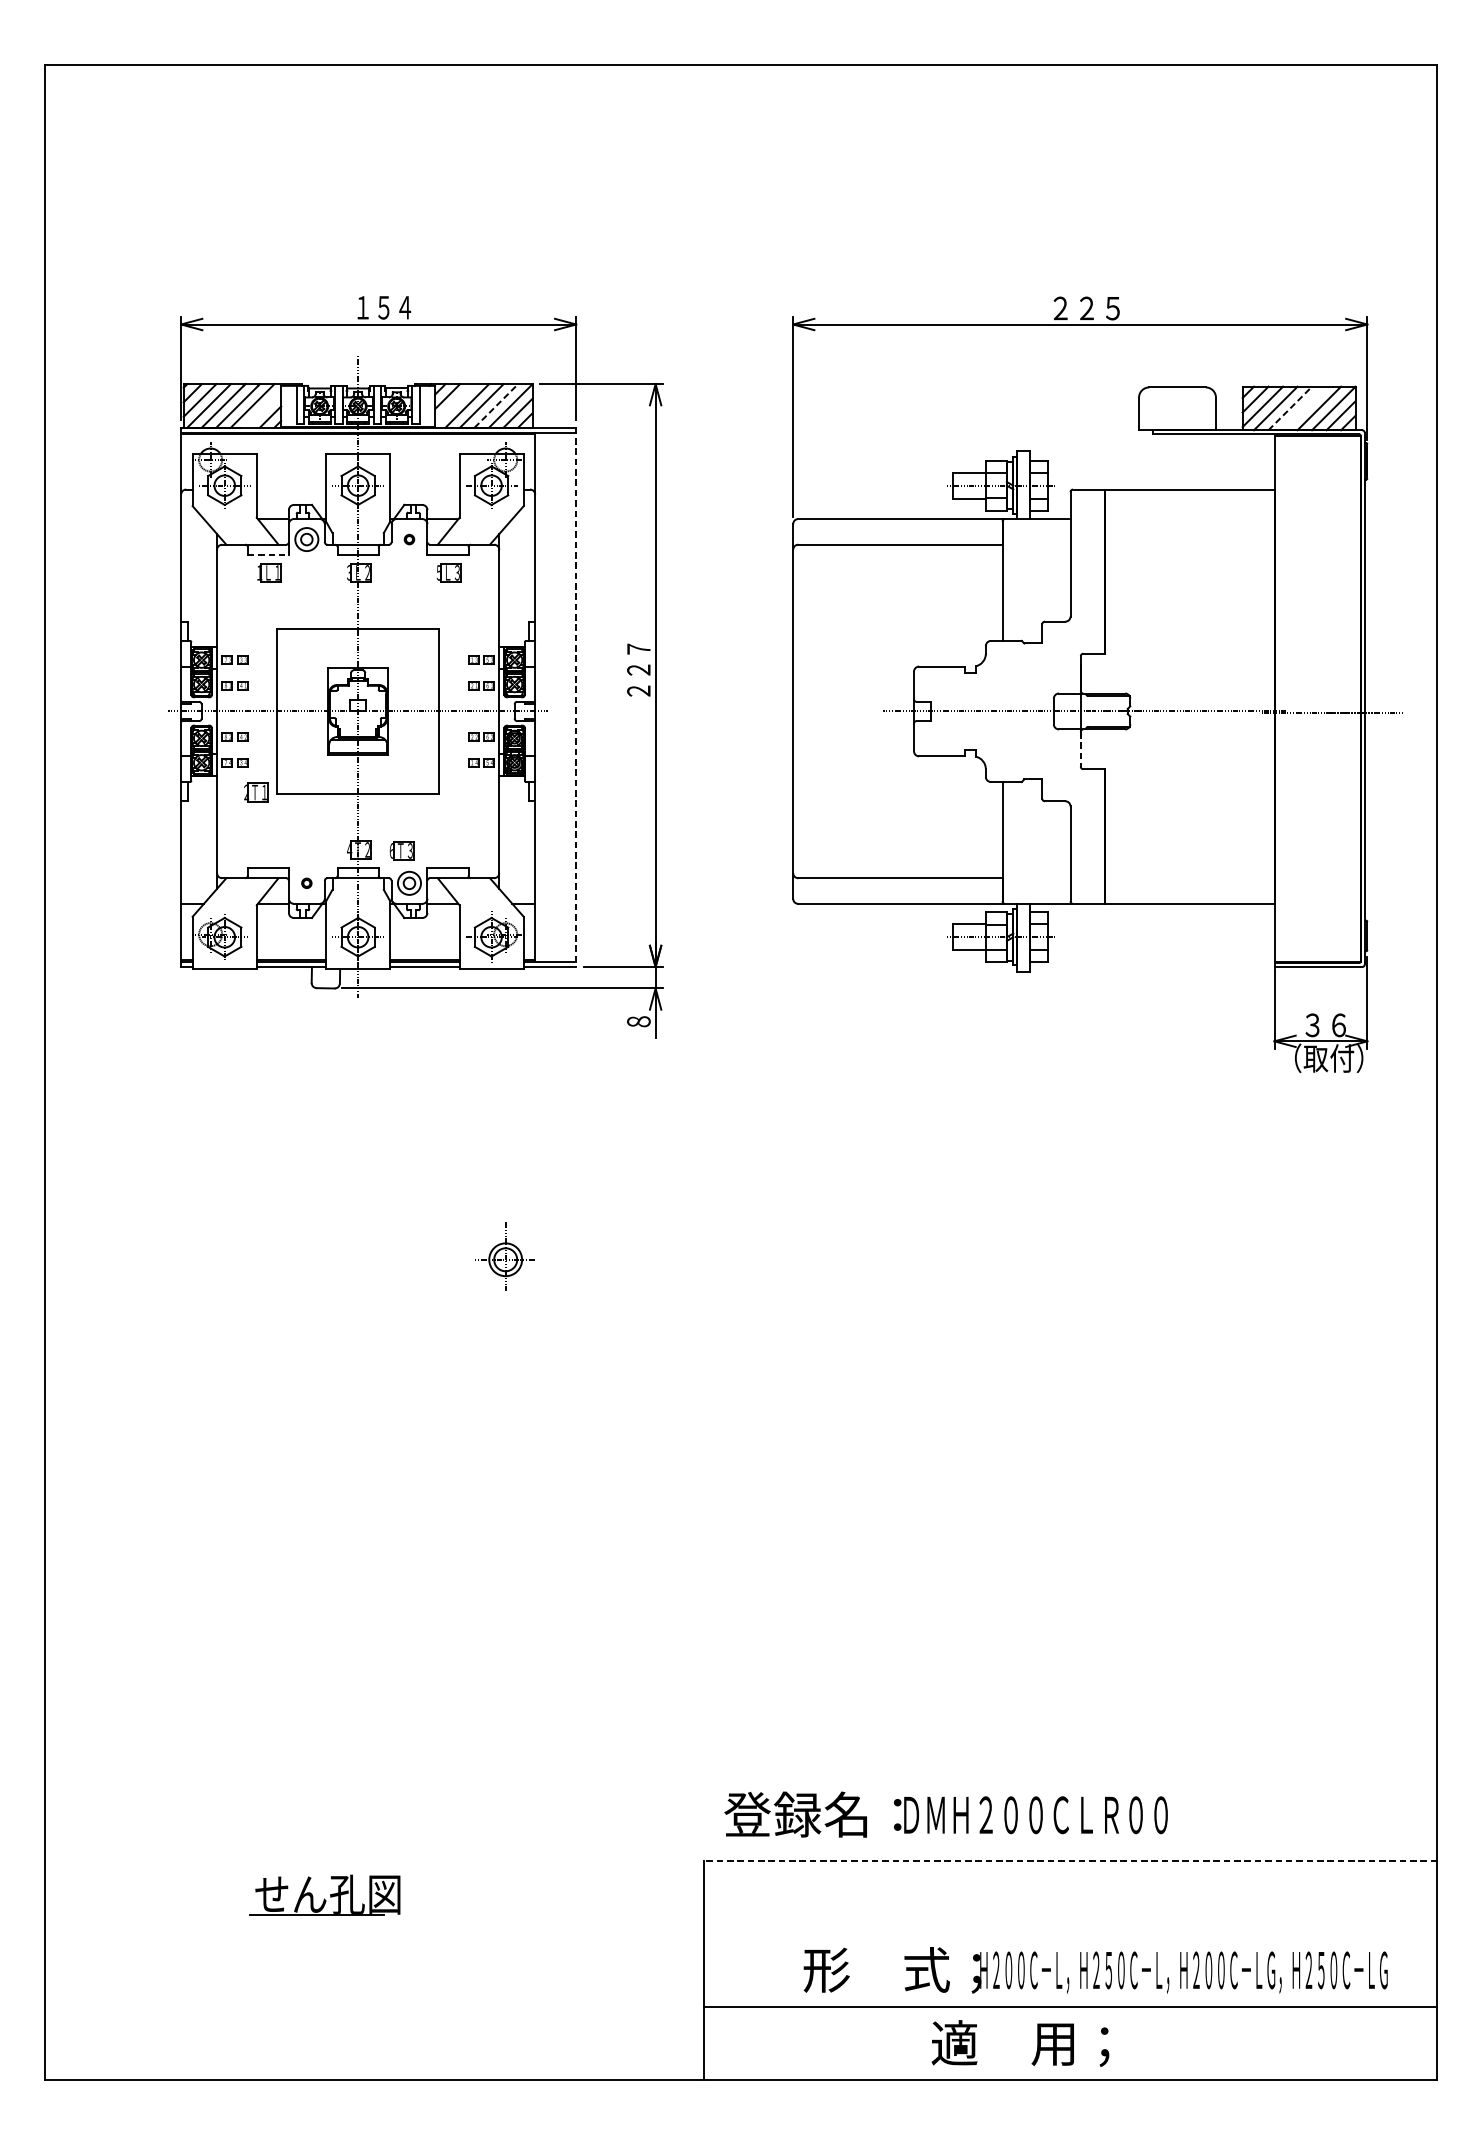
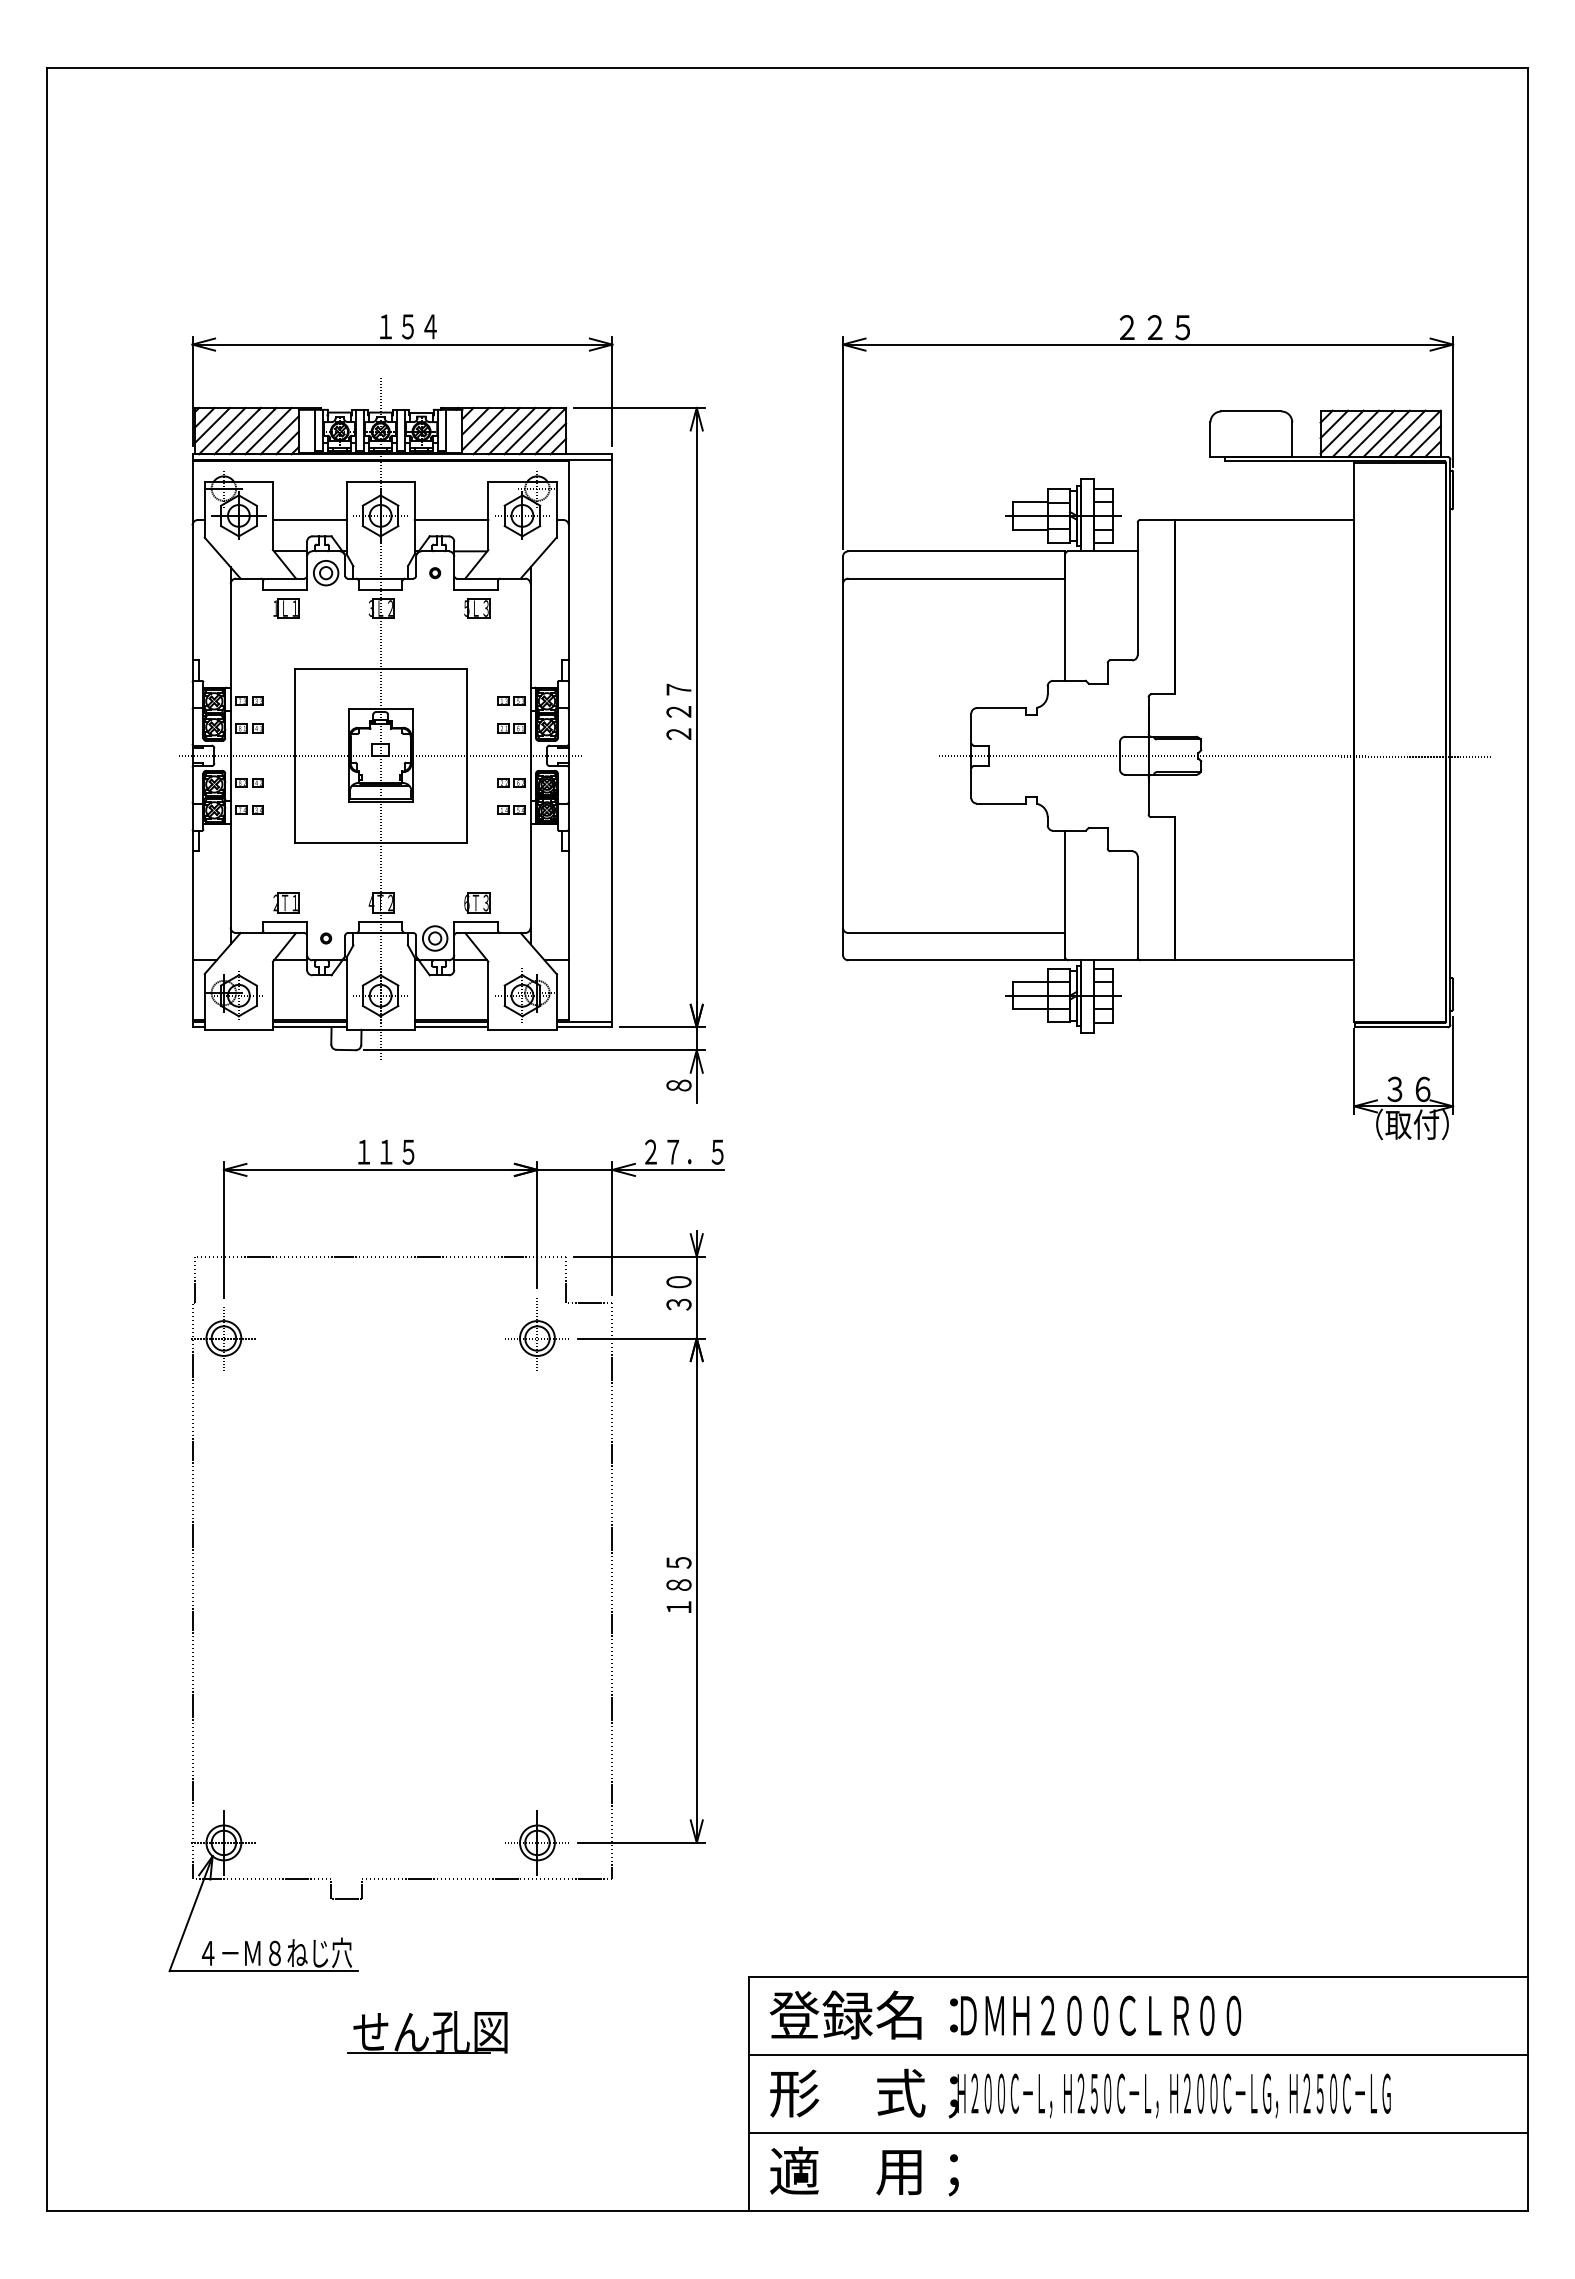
line: (454, 403) -> (483, 428), added
line: (496, 406) -> (527, 431), dashed -> solid
line: (1290, 408) -> (1371, 433), dashed -> solid
line: (1304, 408) -> (1386, 433), added
line: (262, 410) -> (279, 435), added
line: (291, 490) -> (309, 520), added
line: (424, 490) -> (451, 520), added
line: (268, 554) -> (285, 589), dashed -> solid
line: (576, 697) -> (612, 740), dashed -> solid
line: (1080, 749) -> (1148, 796), dashed -> solid
part: (256, 792) -> (286, 902), moved
part: (402, 850) -> (477, 902), moved
part: (575, 1464) -> (611, 1556), added
text: (946, 1814) -> (1005, 2014), moved
line: (1071, 1860) -> (1138, 1976), dashed -> solid
part: (325, 1894) -> (427, 2032), moved
line: (1070, 1933) -> (1137, 2054), added
text: (1095, 1970) -> (1080, 2093), moved
text: (1020, 2043) -> (864, 2171), moved

